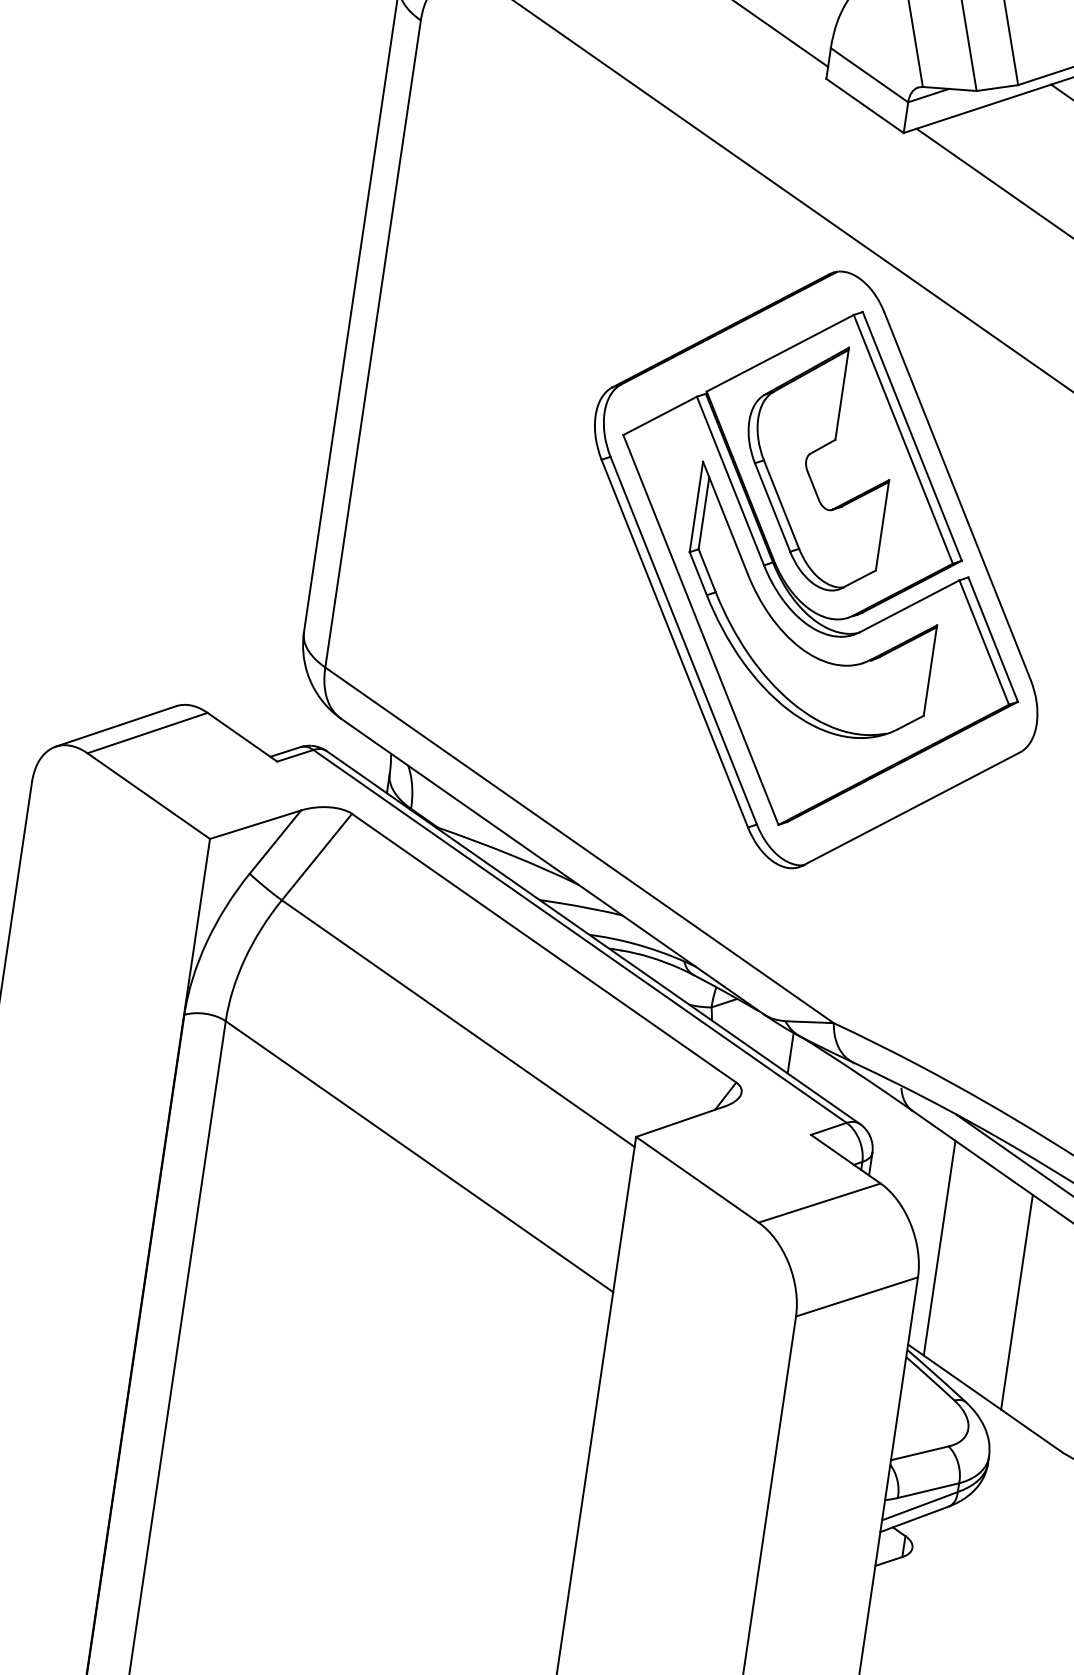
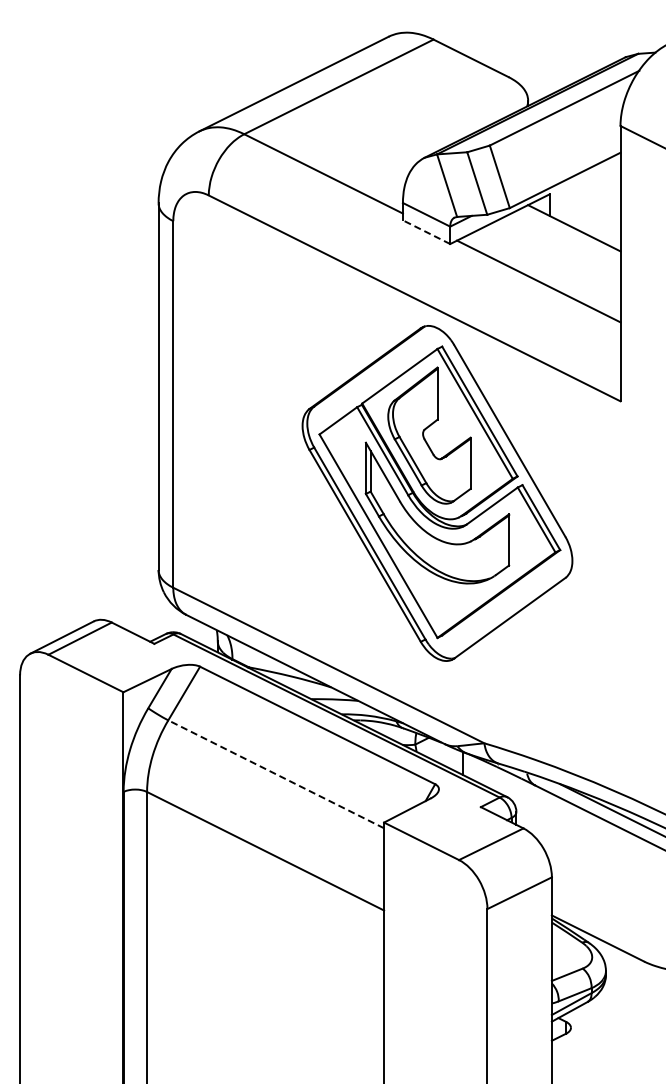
line: (865, 104) -> (426, 231), solid -> dashed
line: (458, 1024) -> (276, 774), solid -> dashed
line: (939, 1248) -> (561, 859), removed
line: (1016, 1301) -> (608, 882), removed

